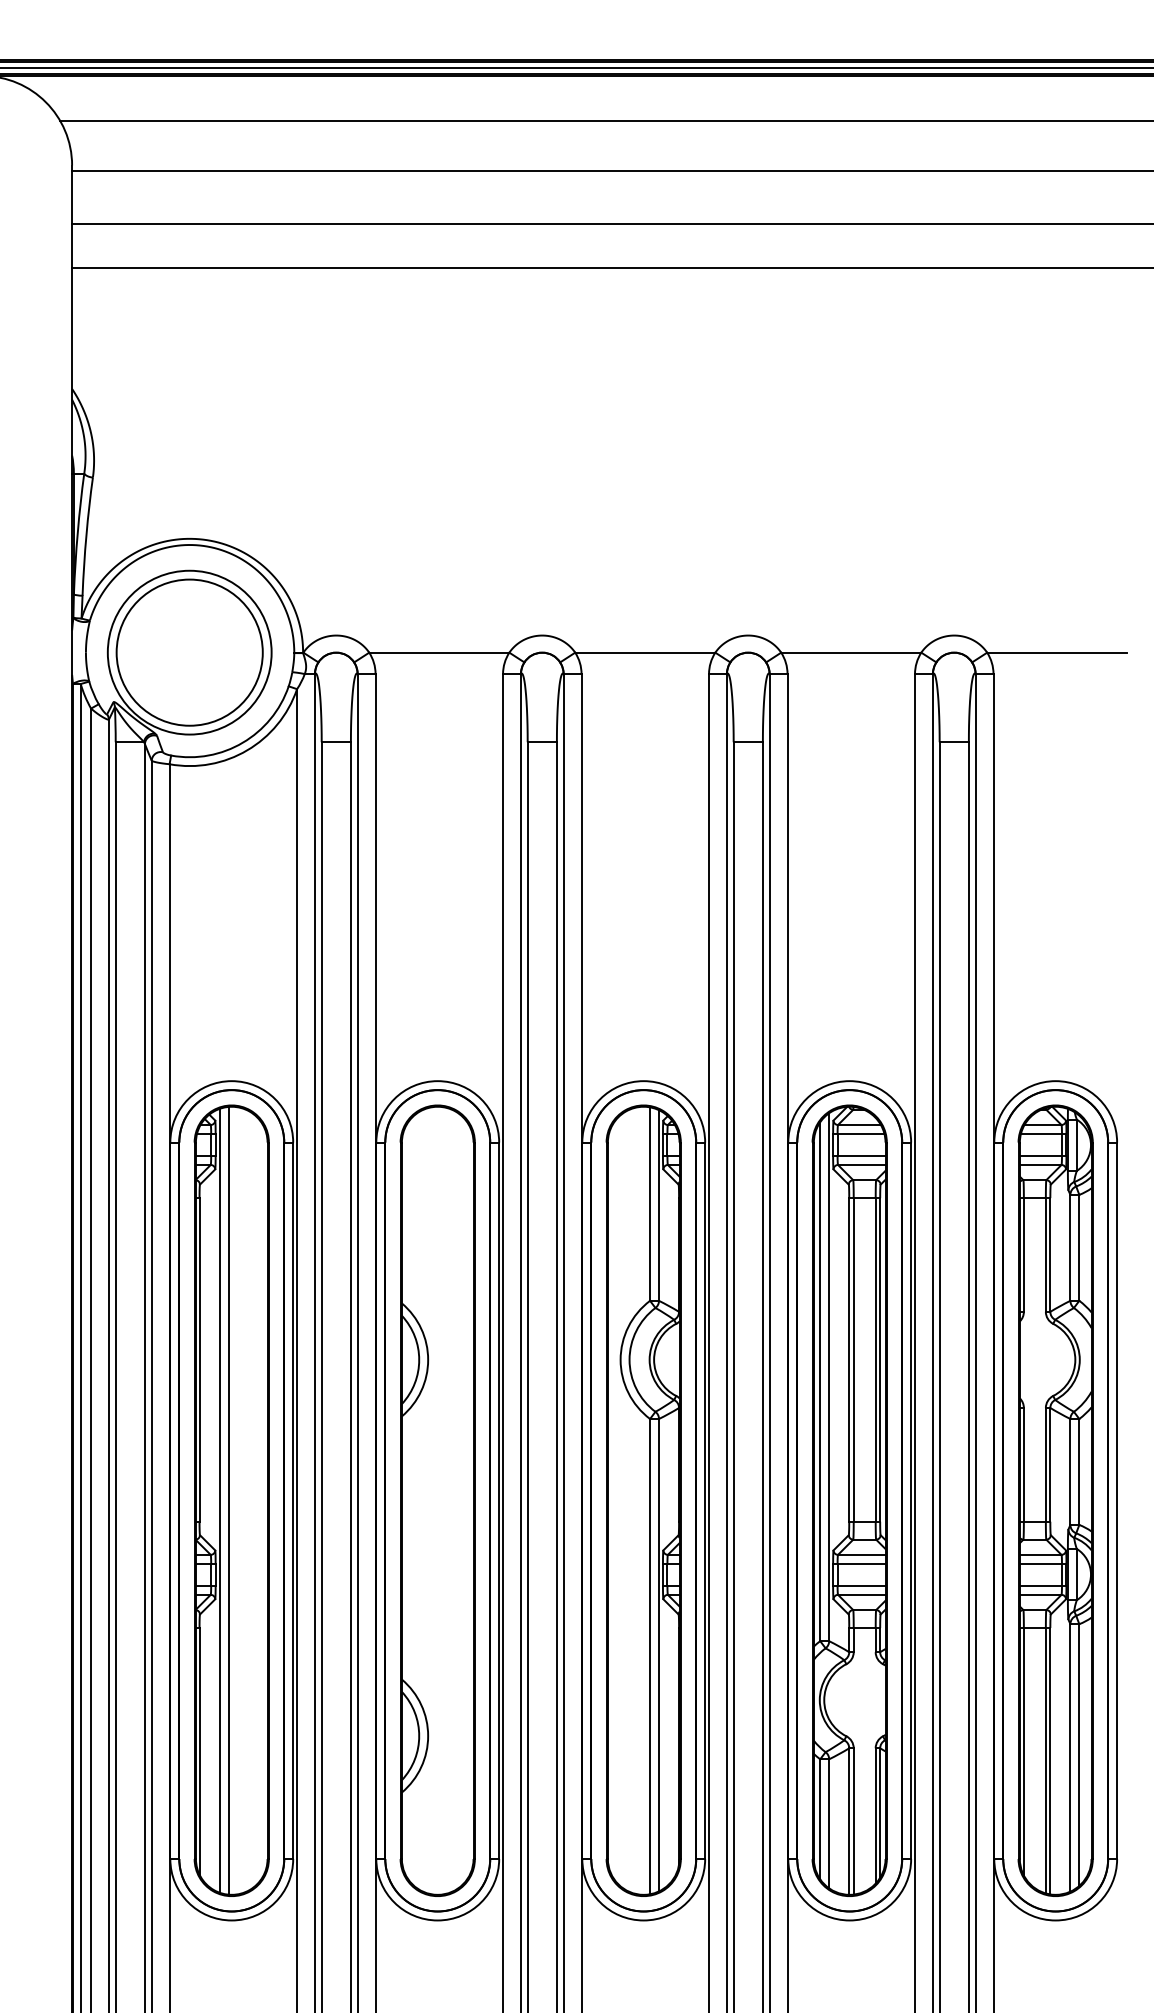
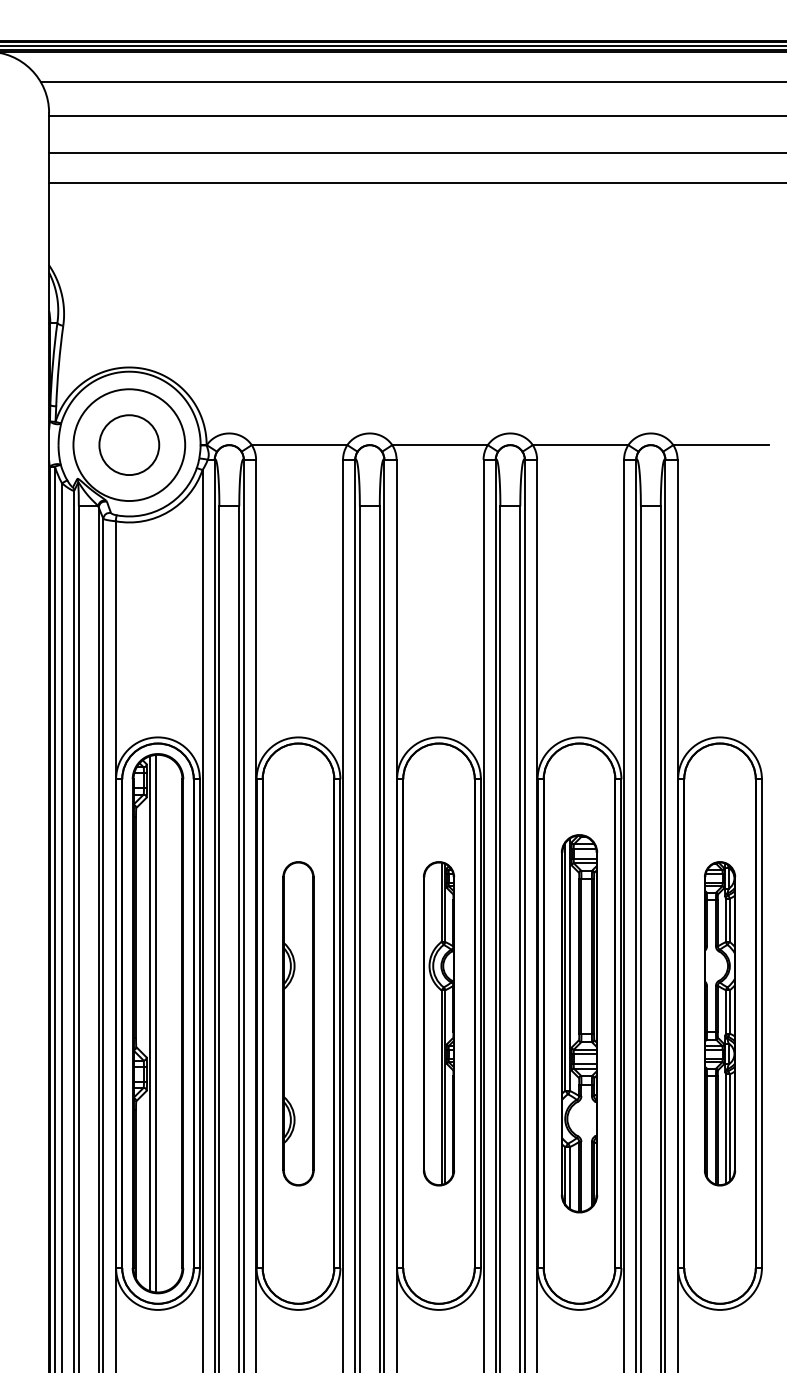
circle: (189, 651) -> (129, 444), size x0.6
part: (437, 1500) -> (298, 1023), size x0.6
part: (642, 1500) -> (438, 1023), size x0.6
part: (849, 1500) -> (579, 1023), size x0.7
part: (1054, 1500) -> (719, 1023), size x0.6

